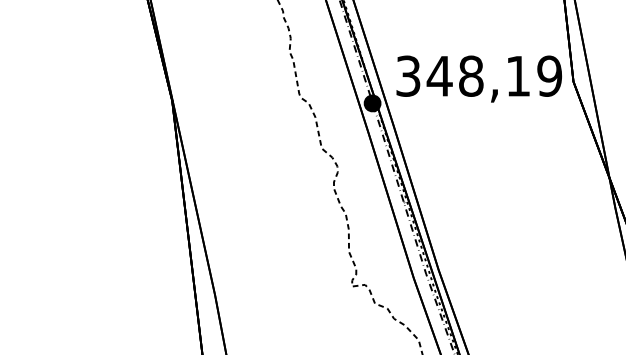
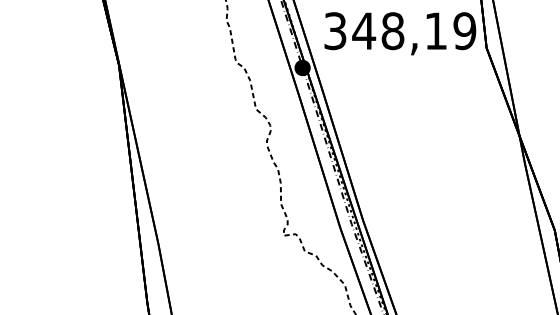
text: (478, 78) -> (399, 33), moved

